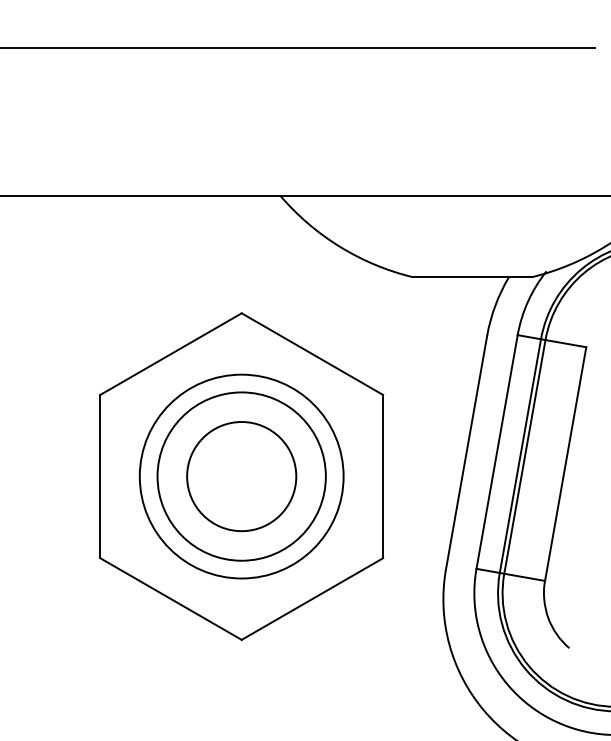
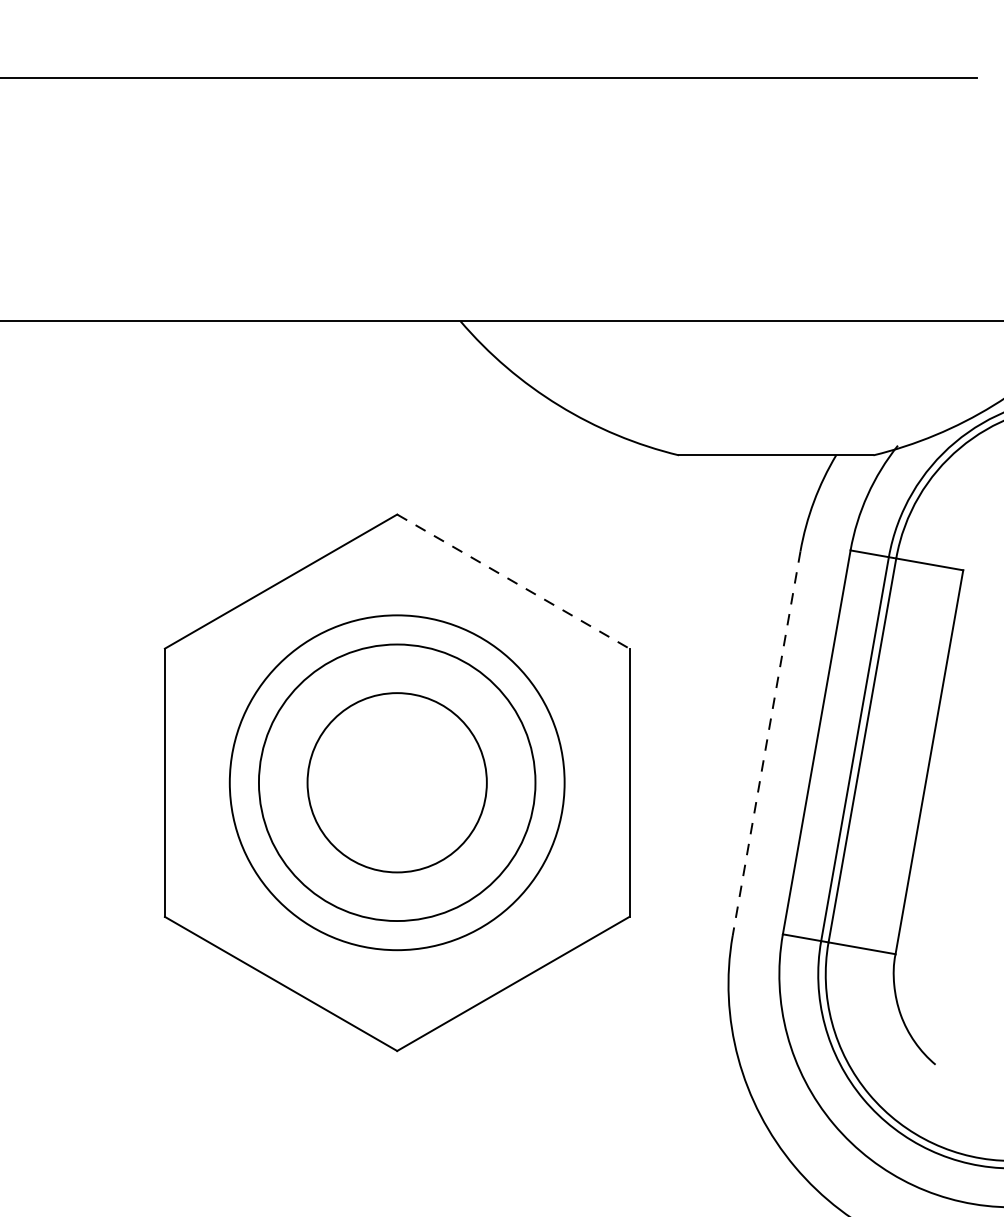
line: (312, 354) -> (513, 582), solid -> dashed
line: (466, 452) -> (766, 743), solid -> dashed

